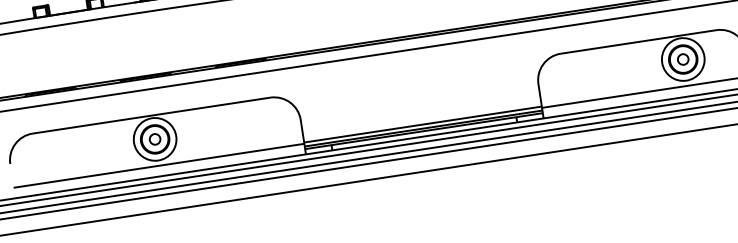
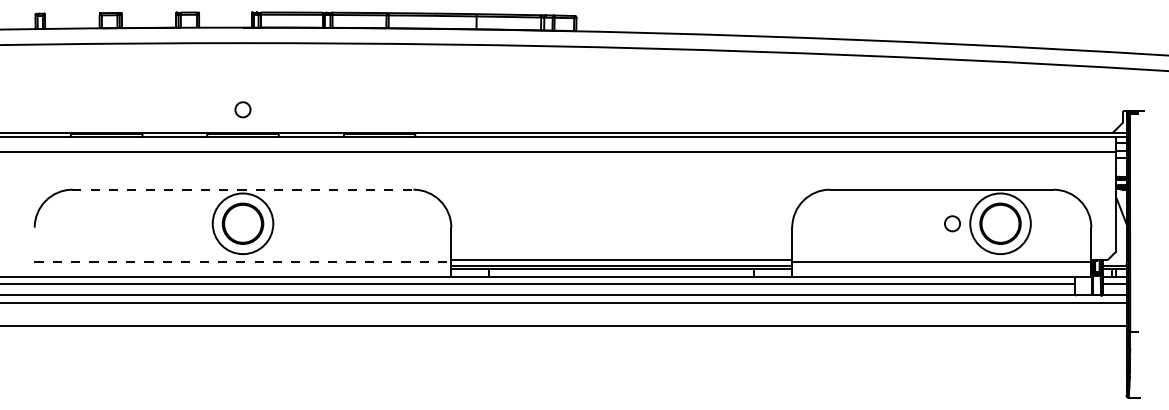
part: (683, 59) -> (952, 223), moved
line: (151, 115) -> (243, 189), solid -> dashed
part: (154, 139) -> (242, 109), moved
line: (159, 165) -> (243, 261), solid -> dashed

